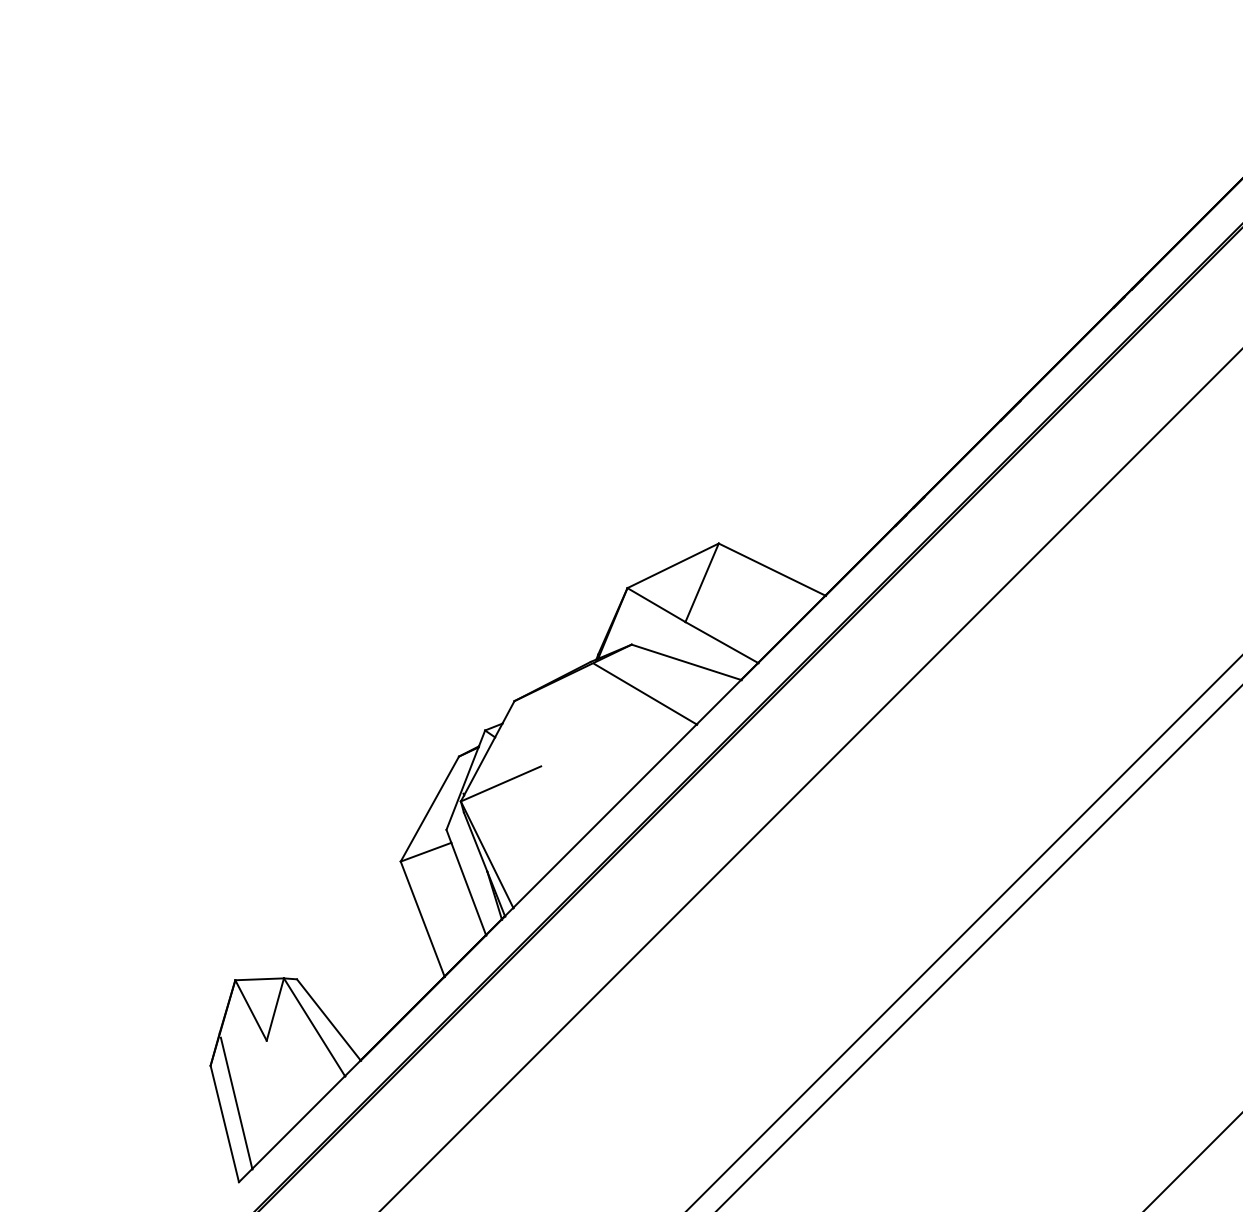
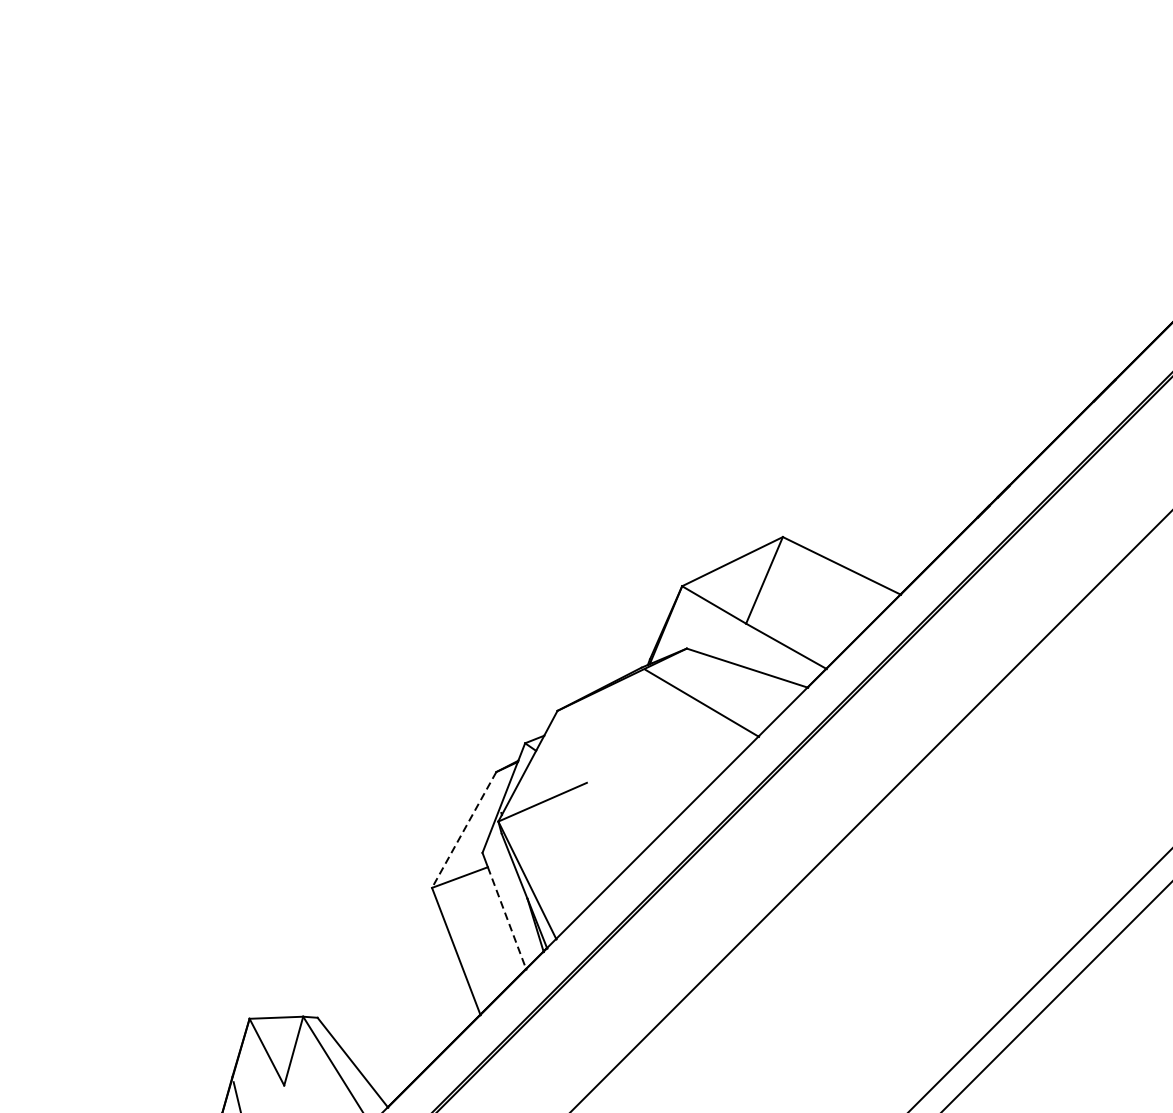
line: (429, 809) -> (463, 830), solid -> dashed
line: (468, 889) -> (506, 918), solid -> dashed

